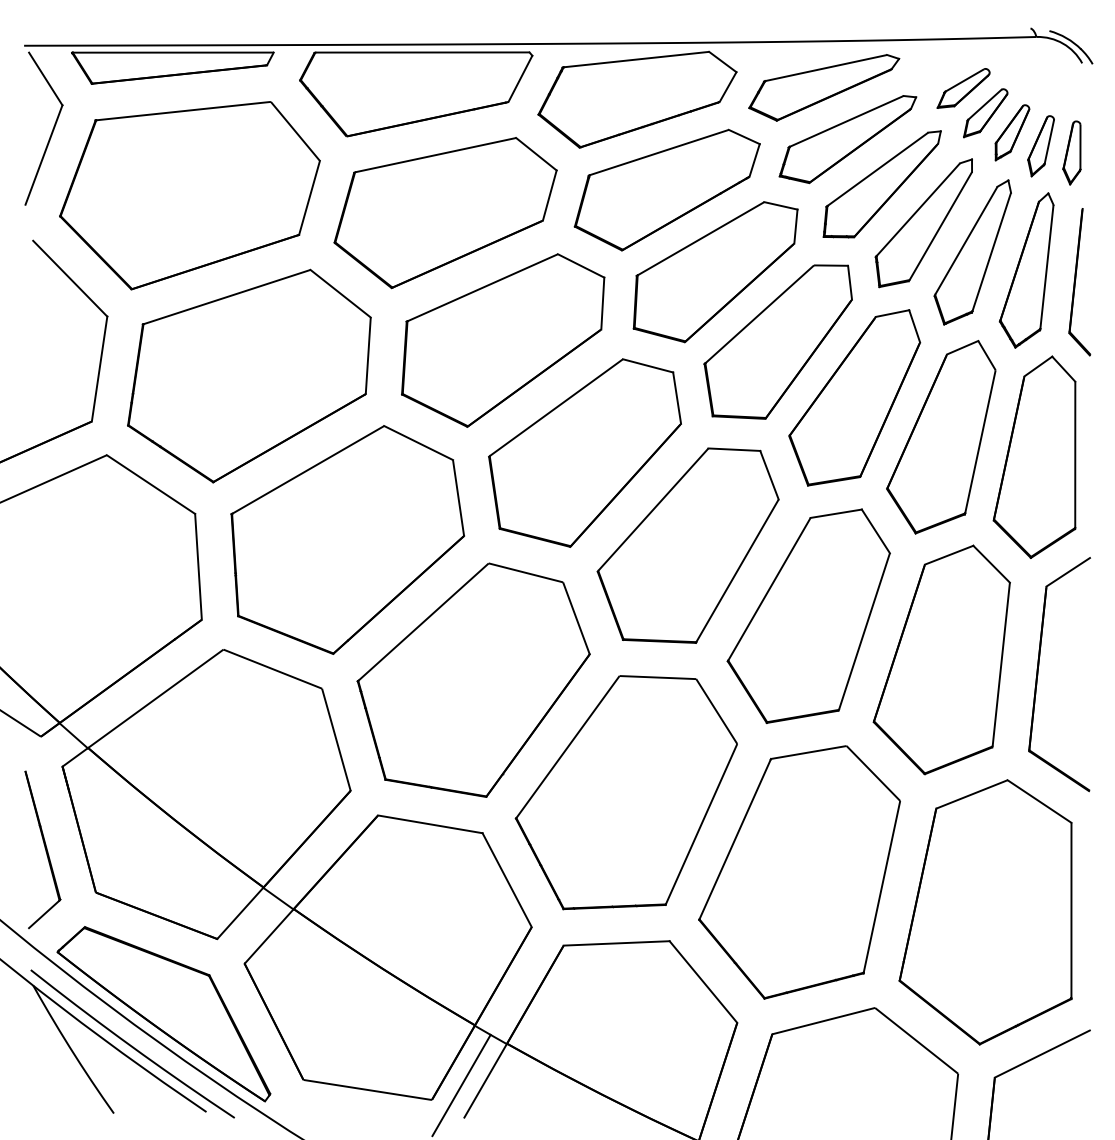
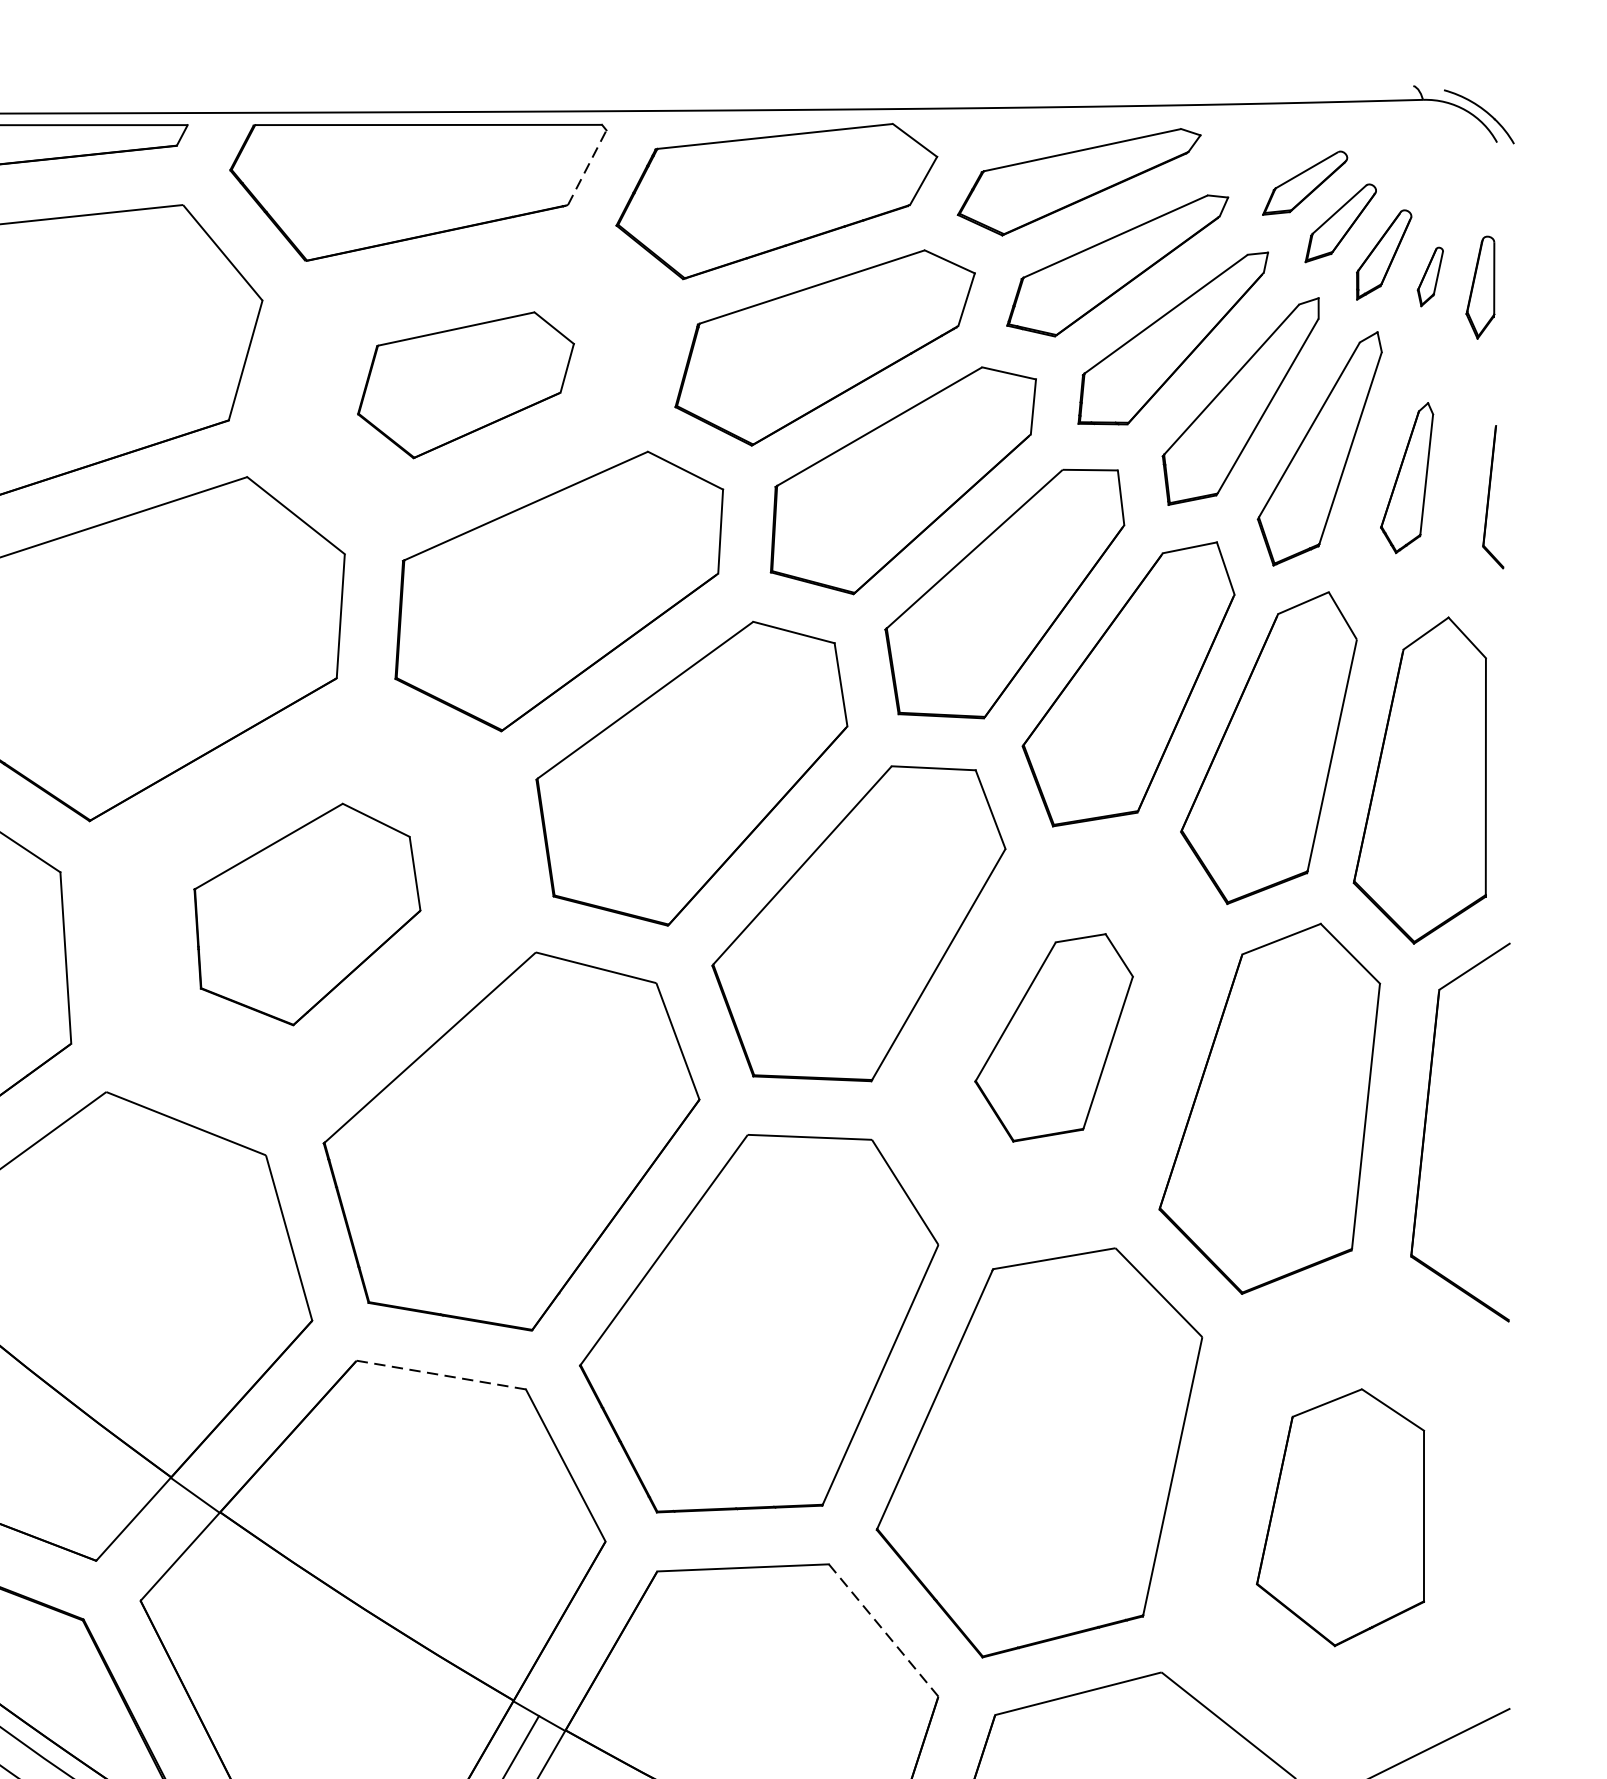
line: (520, 78) -> (587, 167), solid -> dashed
part: (1040, 146) -> (1429, 277), size x0.6
part: (445, 213) -> (465, 385), size x0.6
part: (1026, 270) -> (1406, 478), size x0.6
part: (1079, 282) -> (1492, 497), size x0.6
part: (347, 539) -> (307, 913), size x0.6
part: (808, 615) -> (1053, 1036), size x0.6
line: (429, 824) -> (439, 1375), solid -> dashed
part: (985, 912) -> (1340, 1517), size x0.6
line: (703, 981) -> (883, 1629), solid -> dashed

